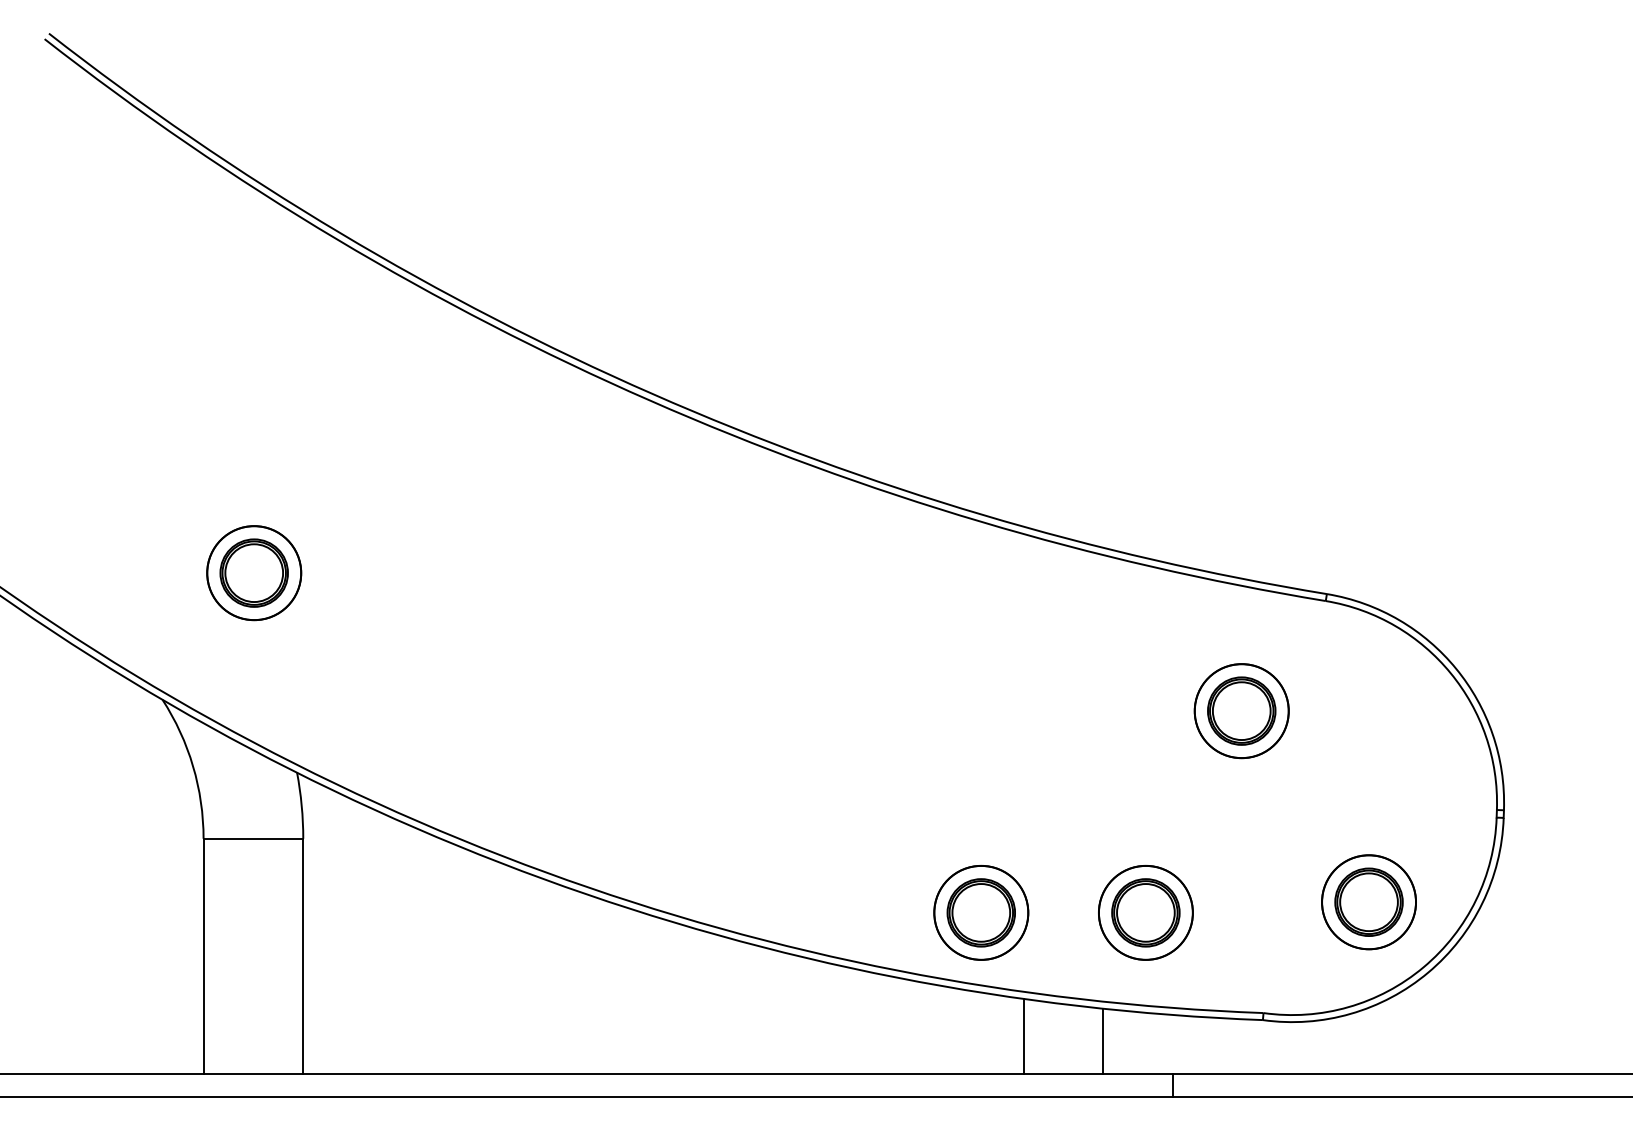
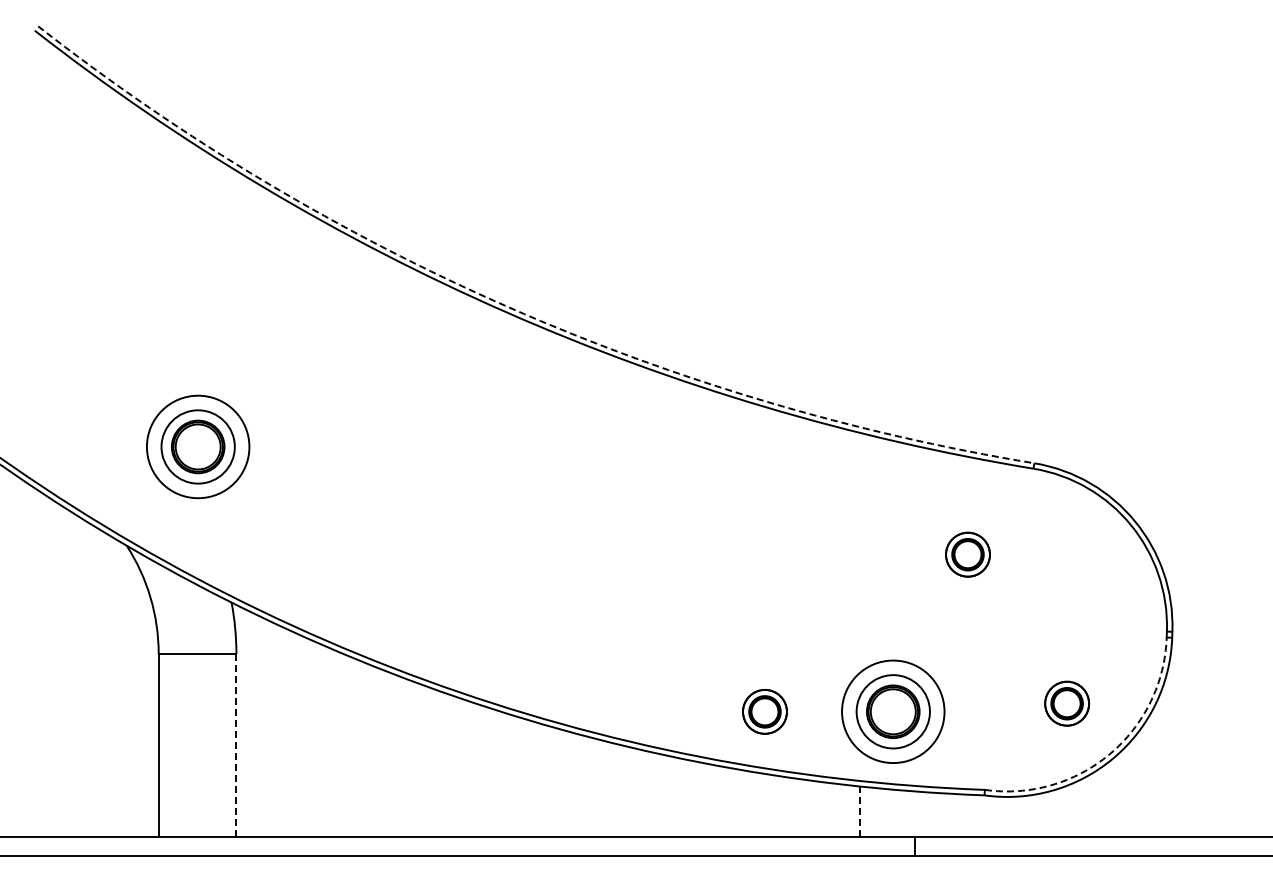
arc: (652, 394) -> (508, 307), solid -> dashed
circle: (253, 572) -> (197, 446), size x1.4
part: (1241, 711) -> (967, 554), size x0.6
part: (1368, 902) -> (1066, 703), size x0.6
part: (980, 912) -> (764, 711), size x0.6
circle: (1144, 912) -> (892, 711), size x1.4
line: (303, 956) -> (236, 745), solid -> dashed
arc: (1423, 967) -> (1109, 754), solid -> dashed
line: (1024, 1035) -> (798, 807), removed
line: (1103, 1040) -> (860, 811), solid -> dashed

